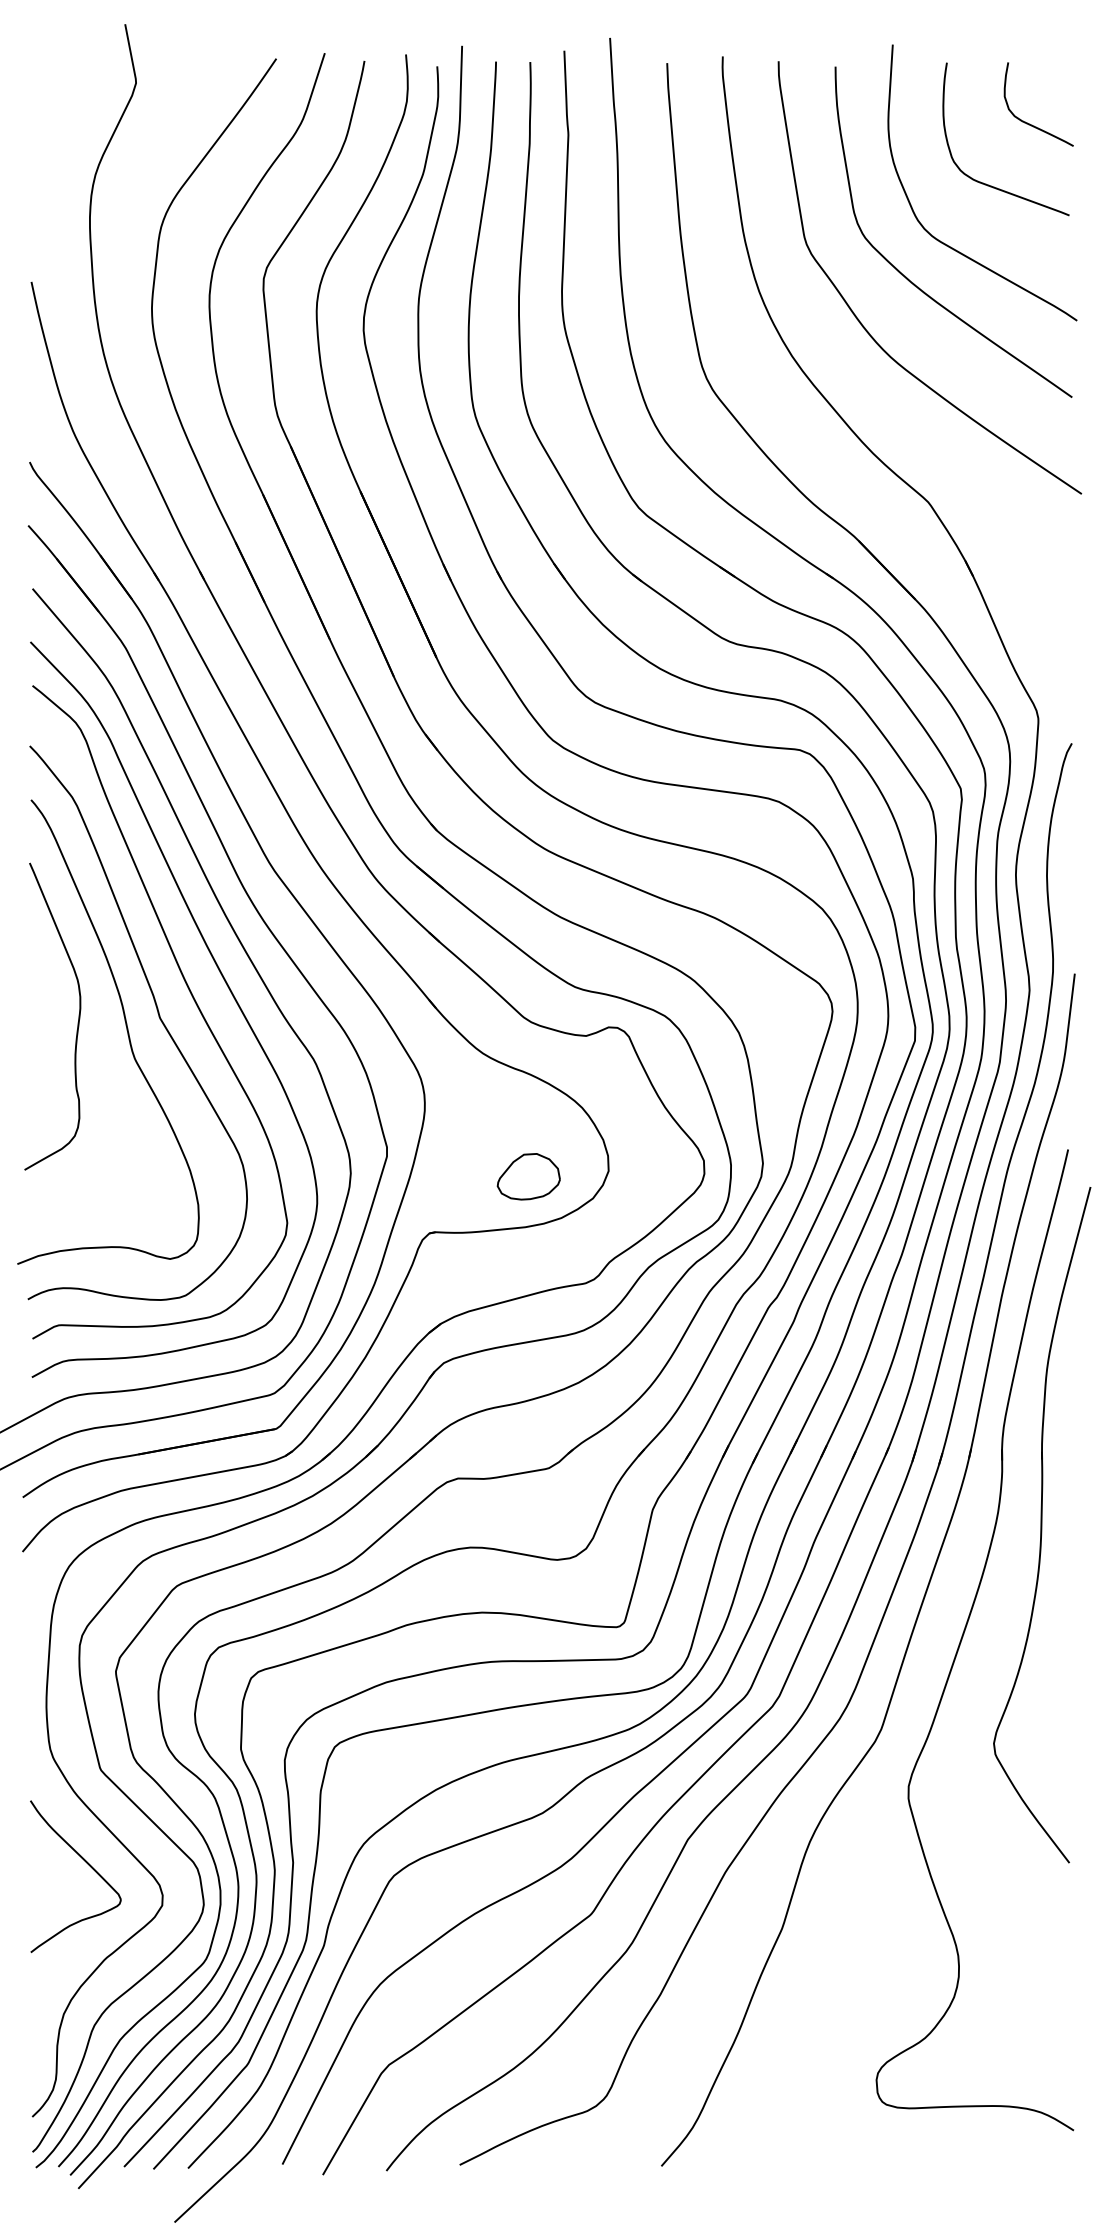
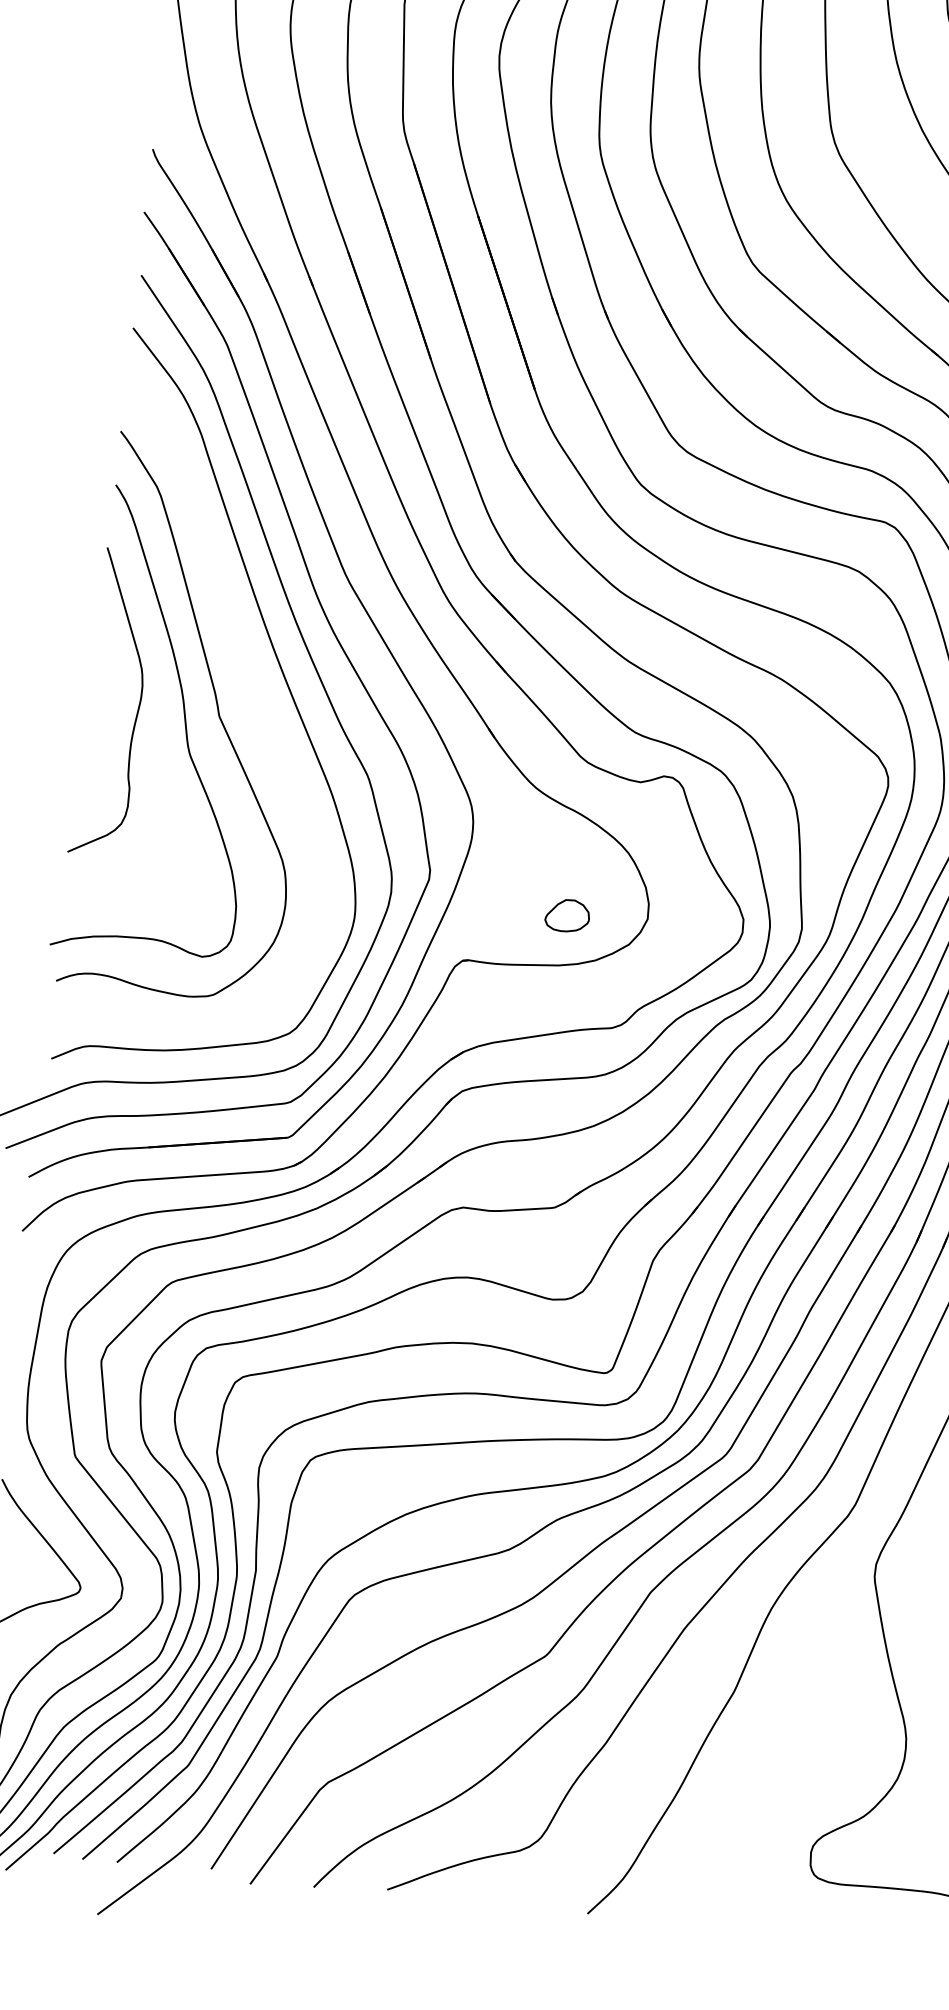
curve: (191, 996) -> (253, 698), removed
part: (528, 1176) -> (567, 915), size x0.7

